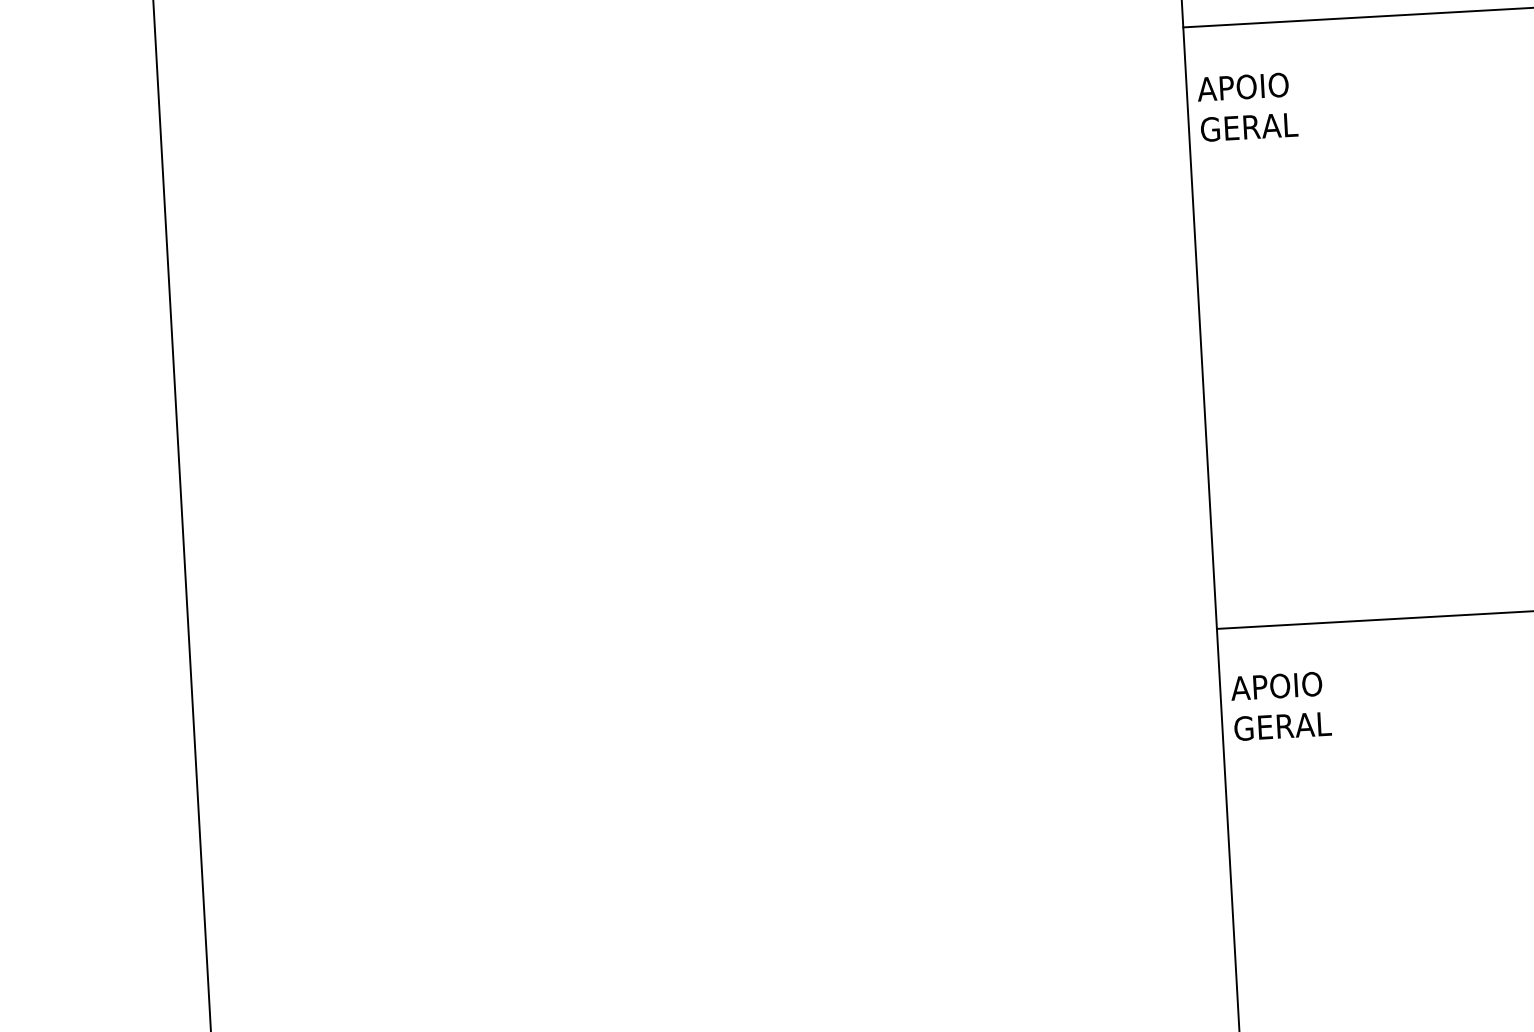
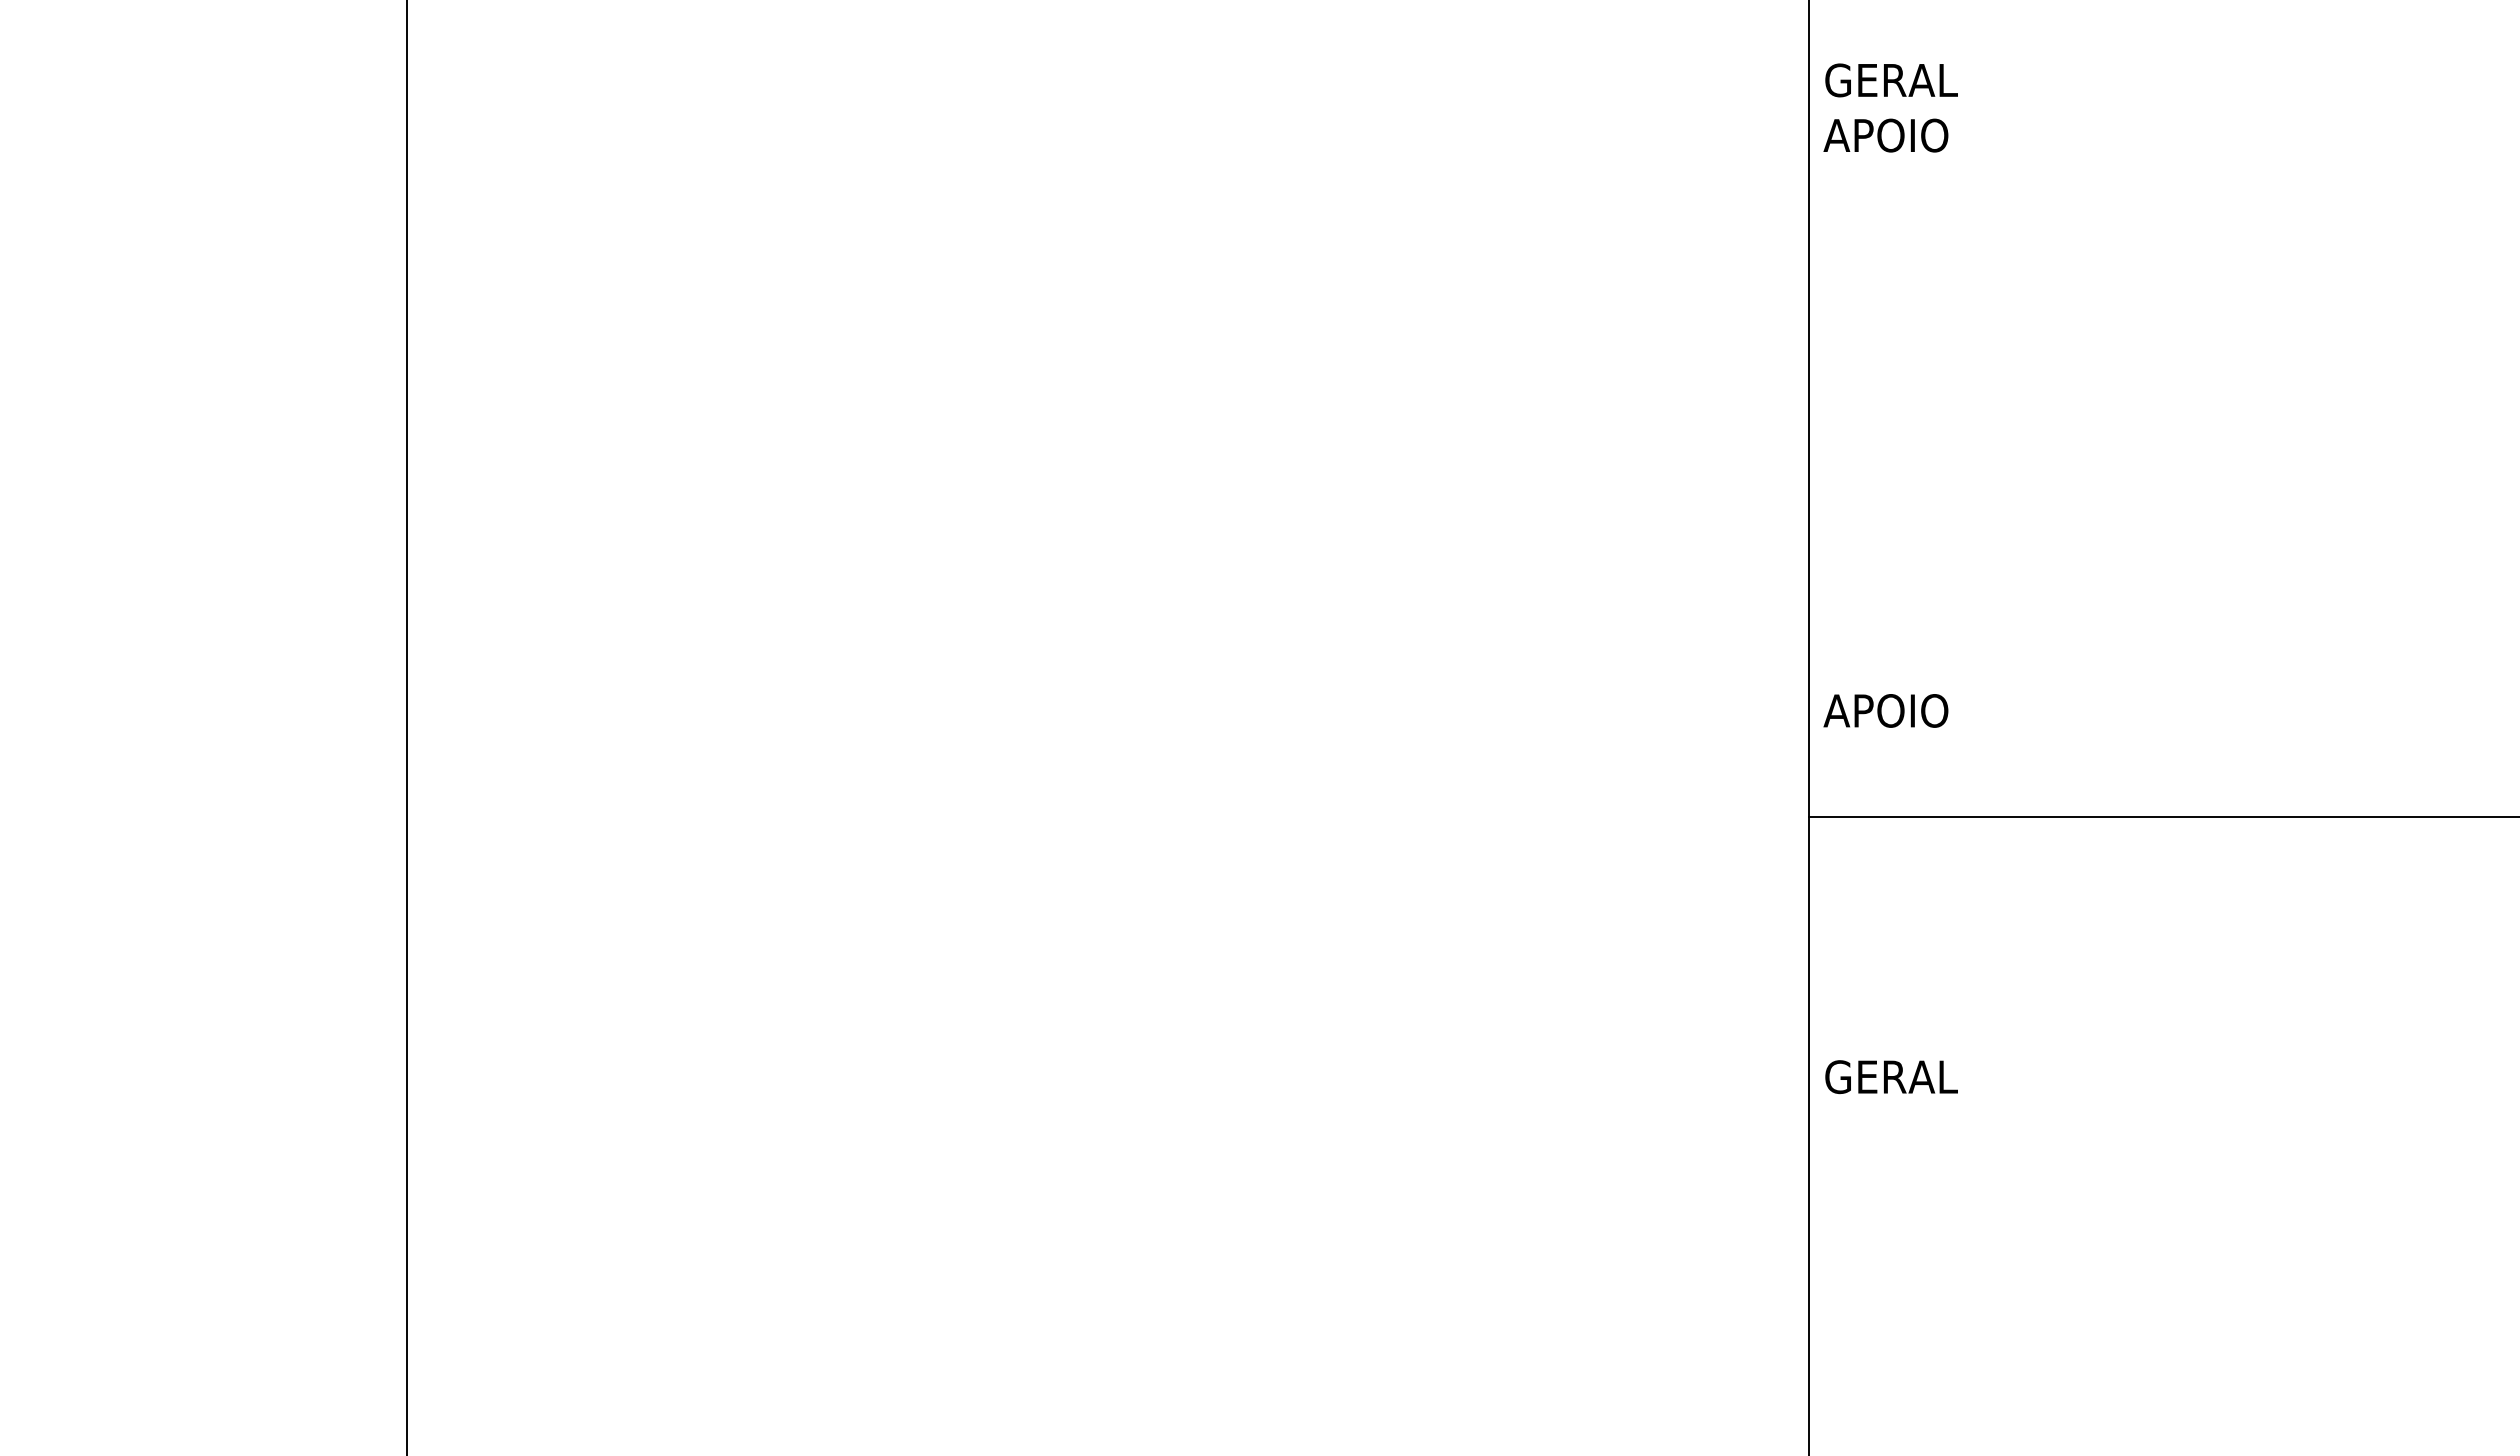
text: (1246, 87) -> (1890, 80), APOIO -> GERAL
text: (1248, 127) -> (1890, 135), GERAL -> APOIO
text: (1276, 685) -> (1885, 710), moved
text: (1282, 726) -> (1891, 1077), moved

